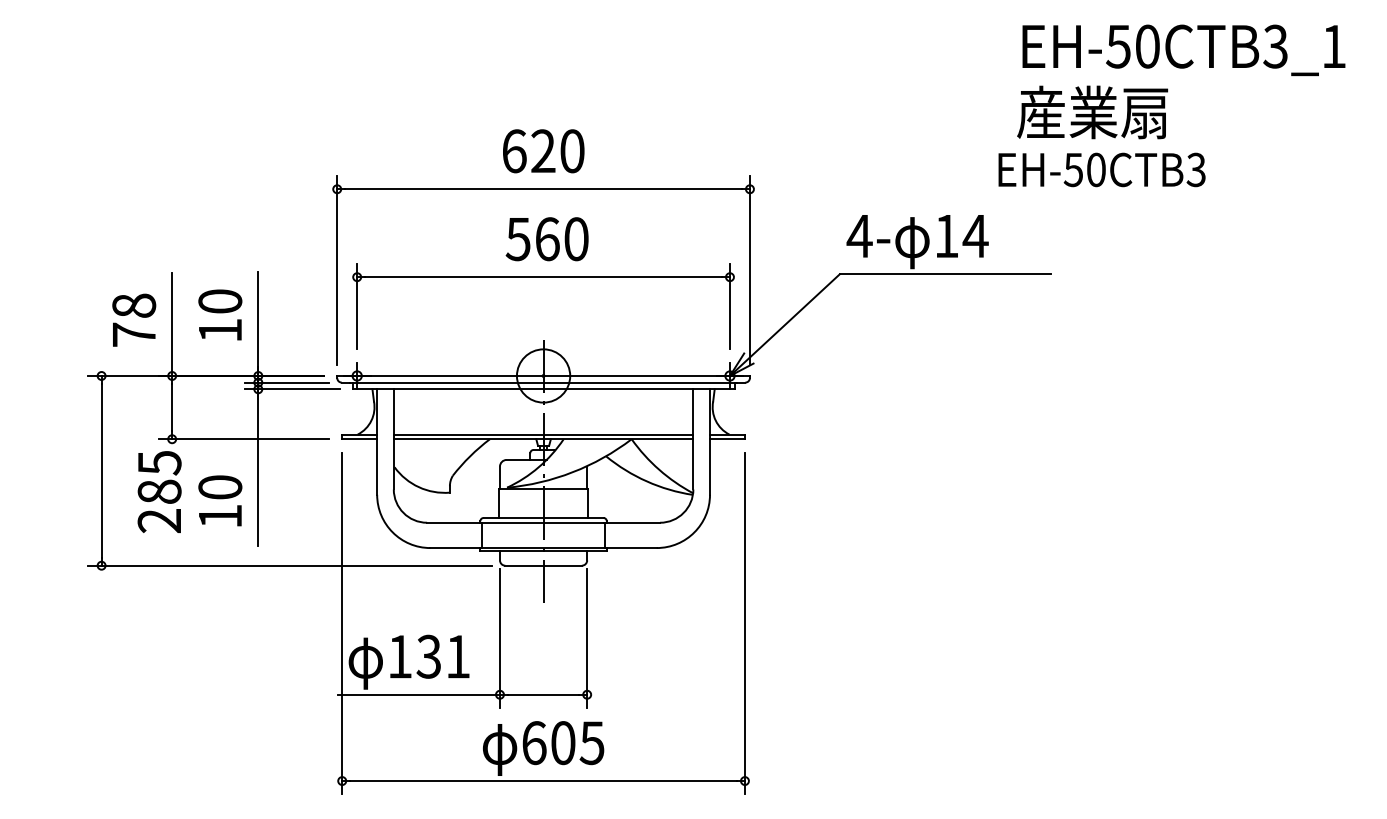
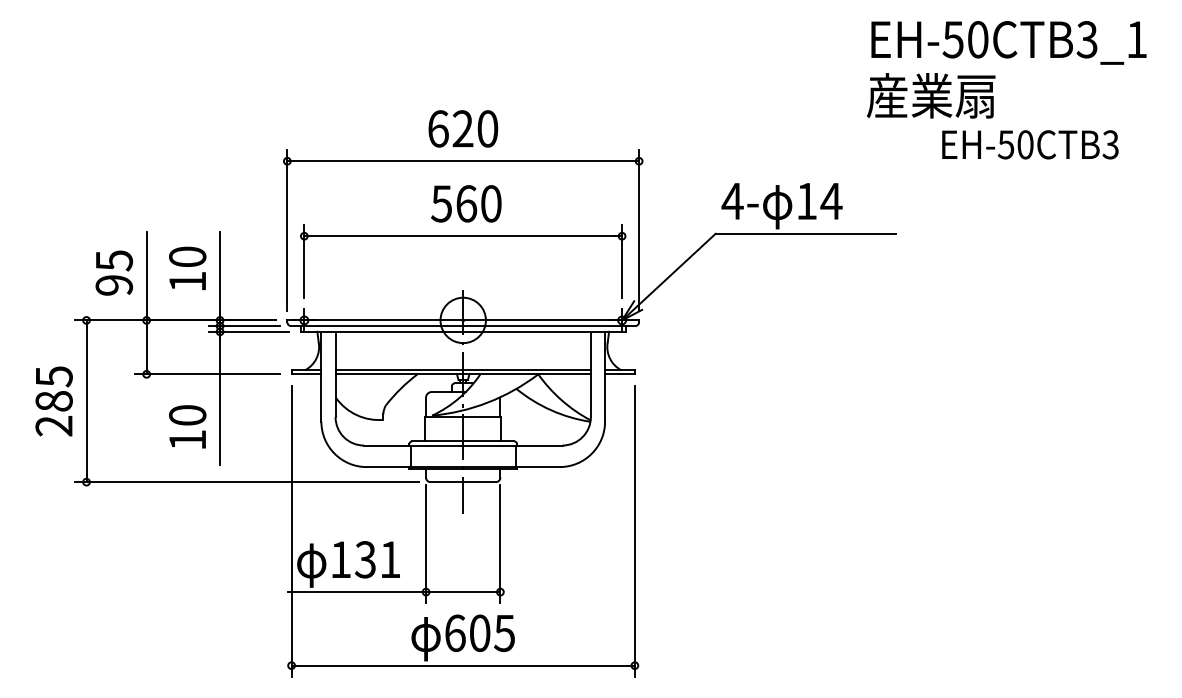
text: (1101, 169) -> (1029, 144), moved
text: (134, 319) -> (114, 272), 78 -> 95
text: (159, 491) -> (54, 400), moved

